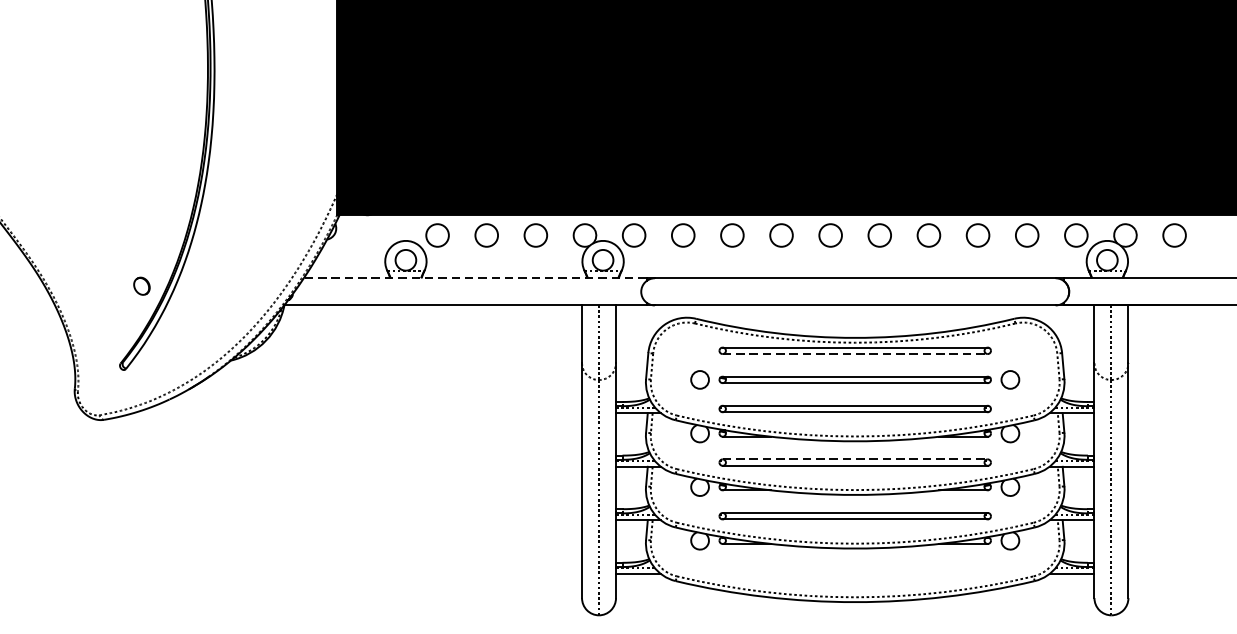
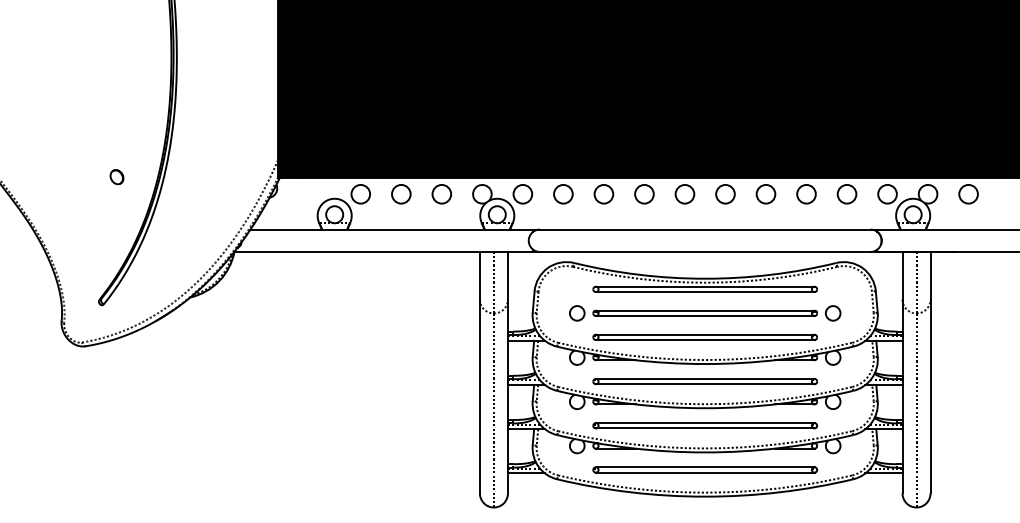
line: (474, 278) -> (391, 229), dashed -> solid
part: (141, 286) -> (116, 177), moved
line: (855, 354) -> (705, 292), dashed -> solid
line: (855, 458) -> (705, 378), dashed -> solid
part: (854, 569) -> (704, 469), added

